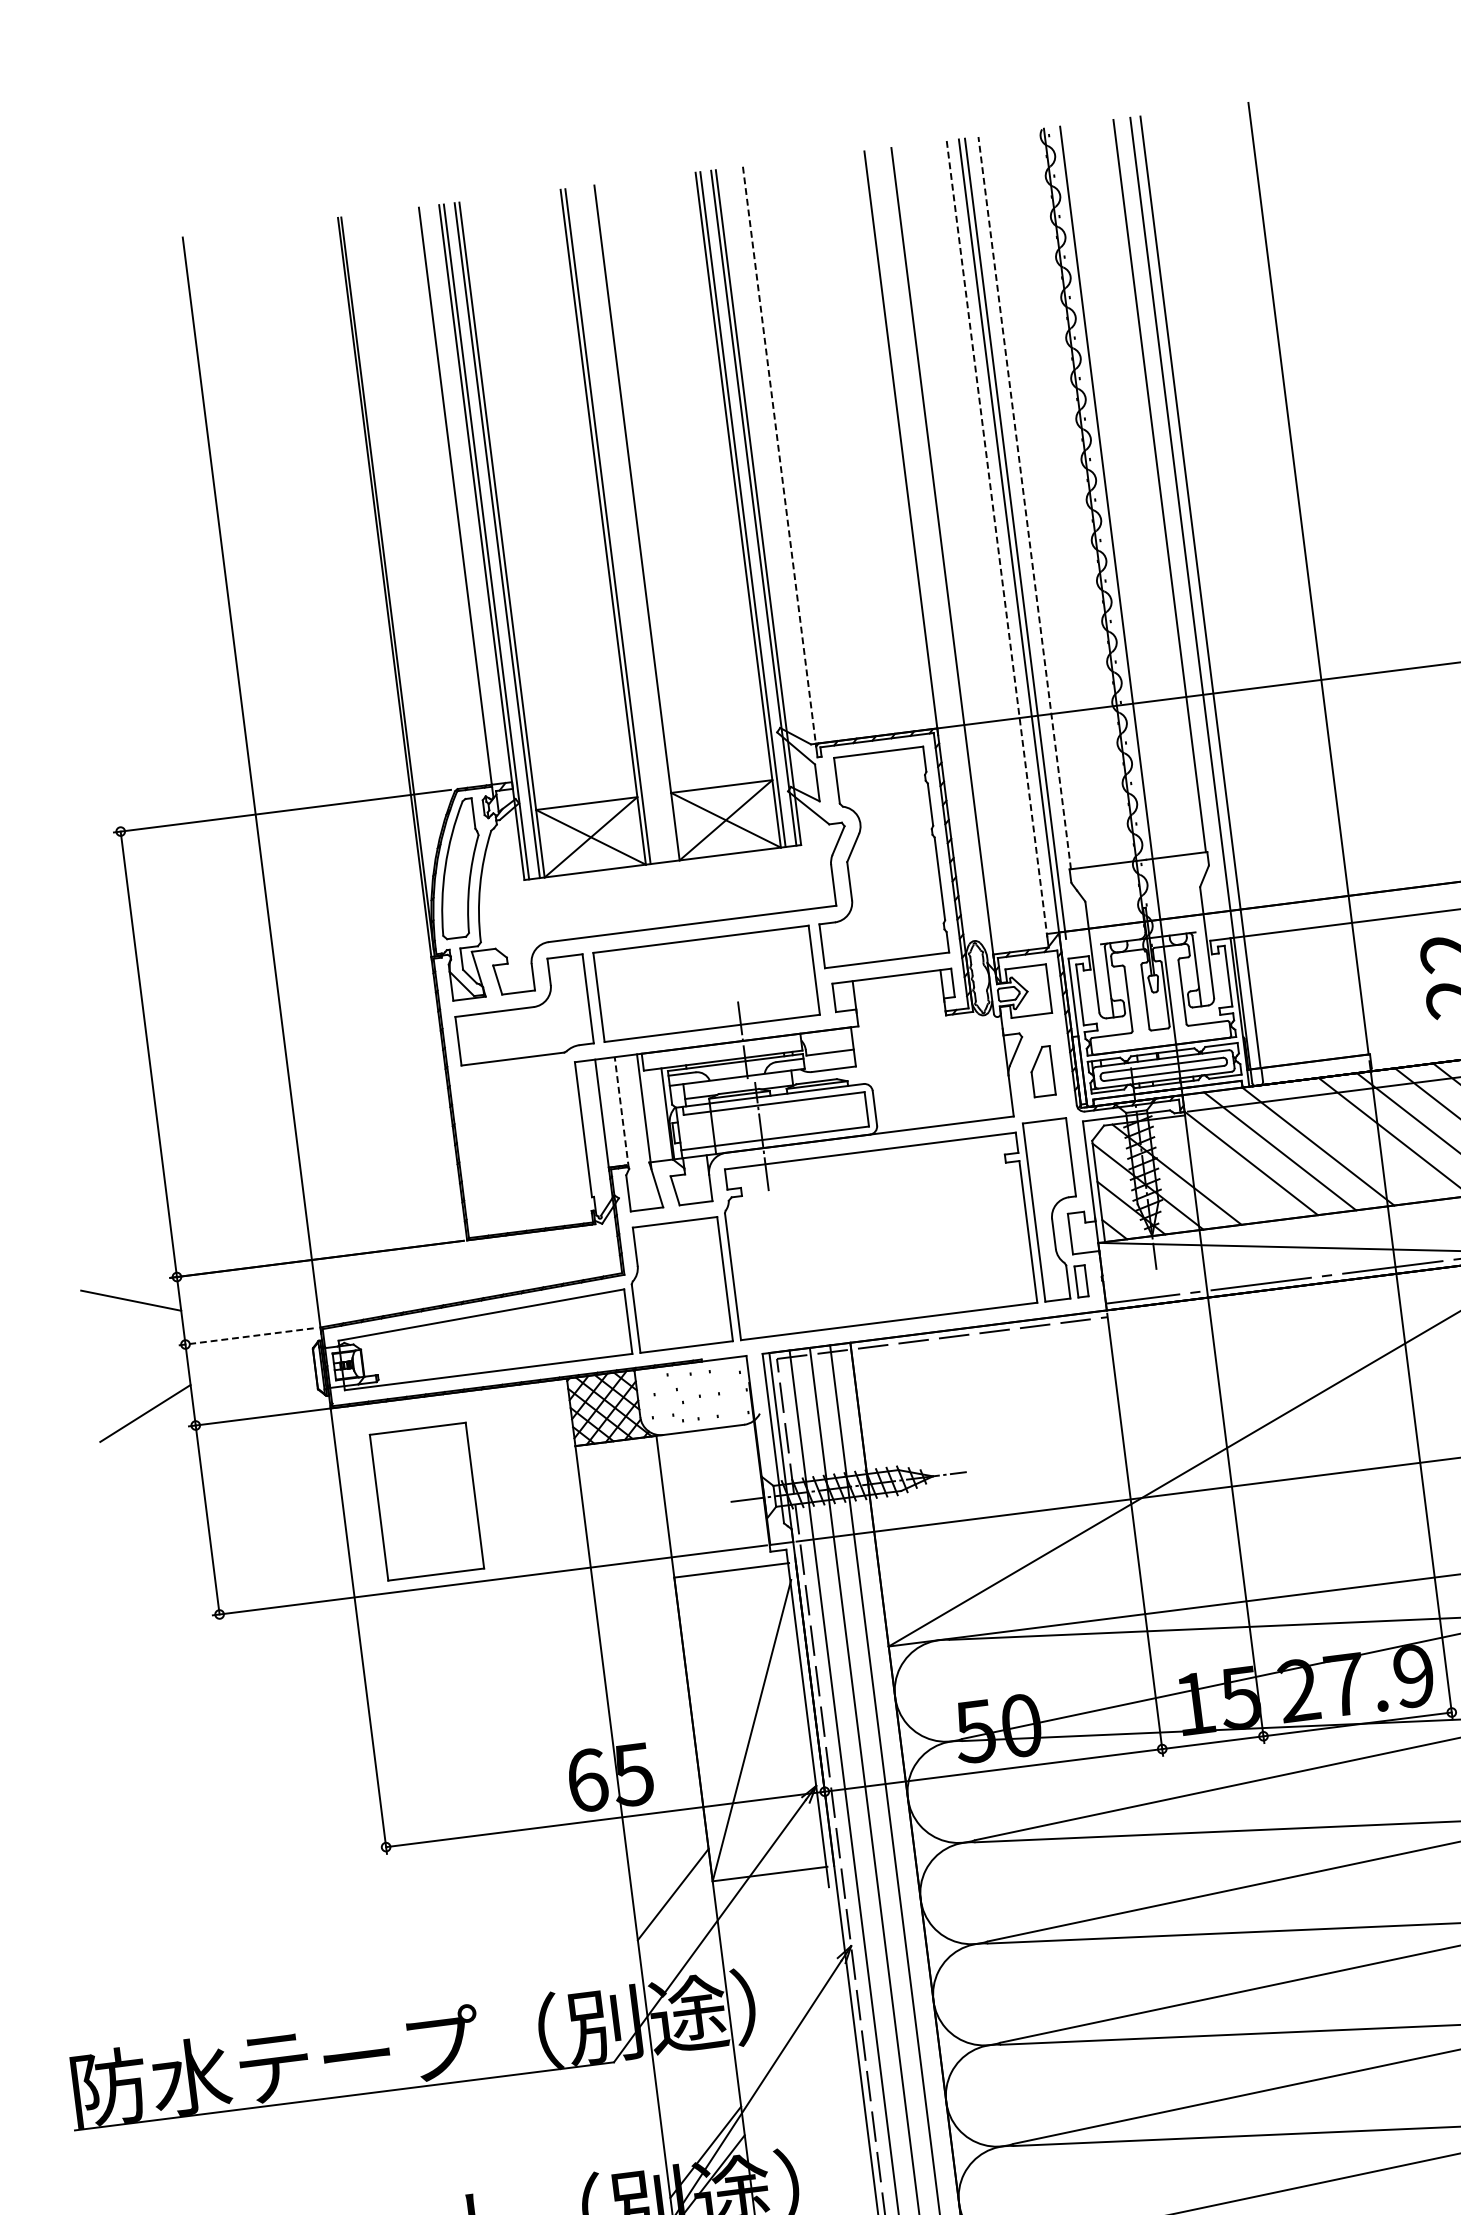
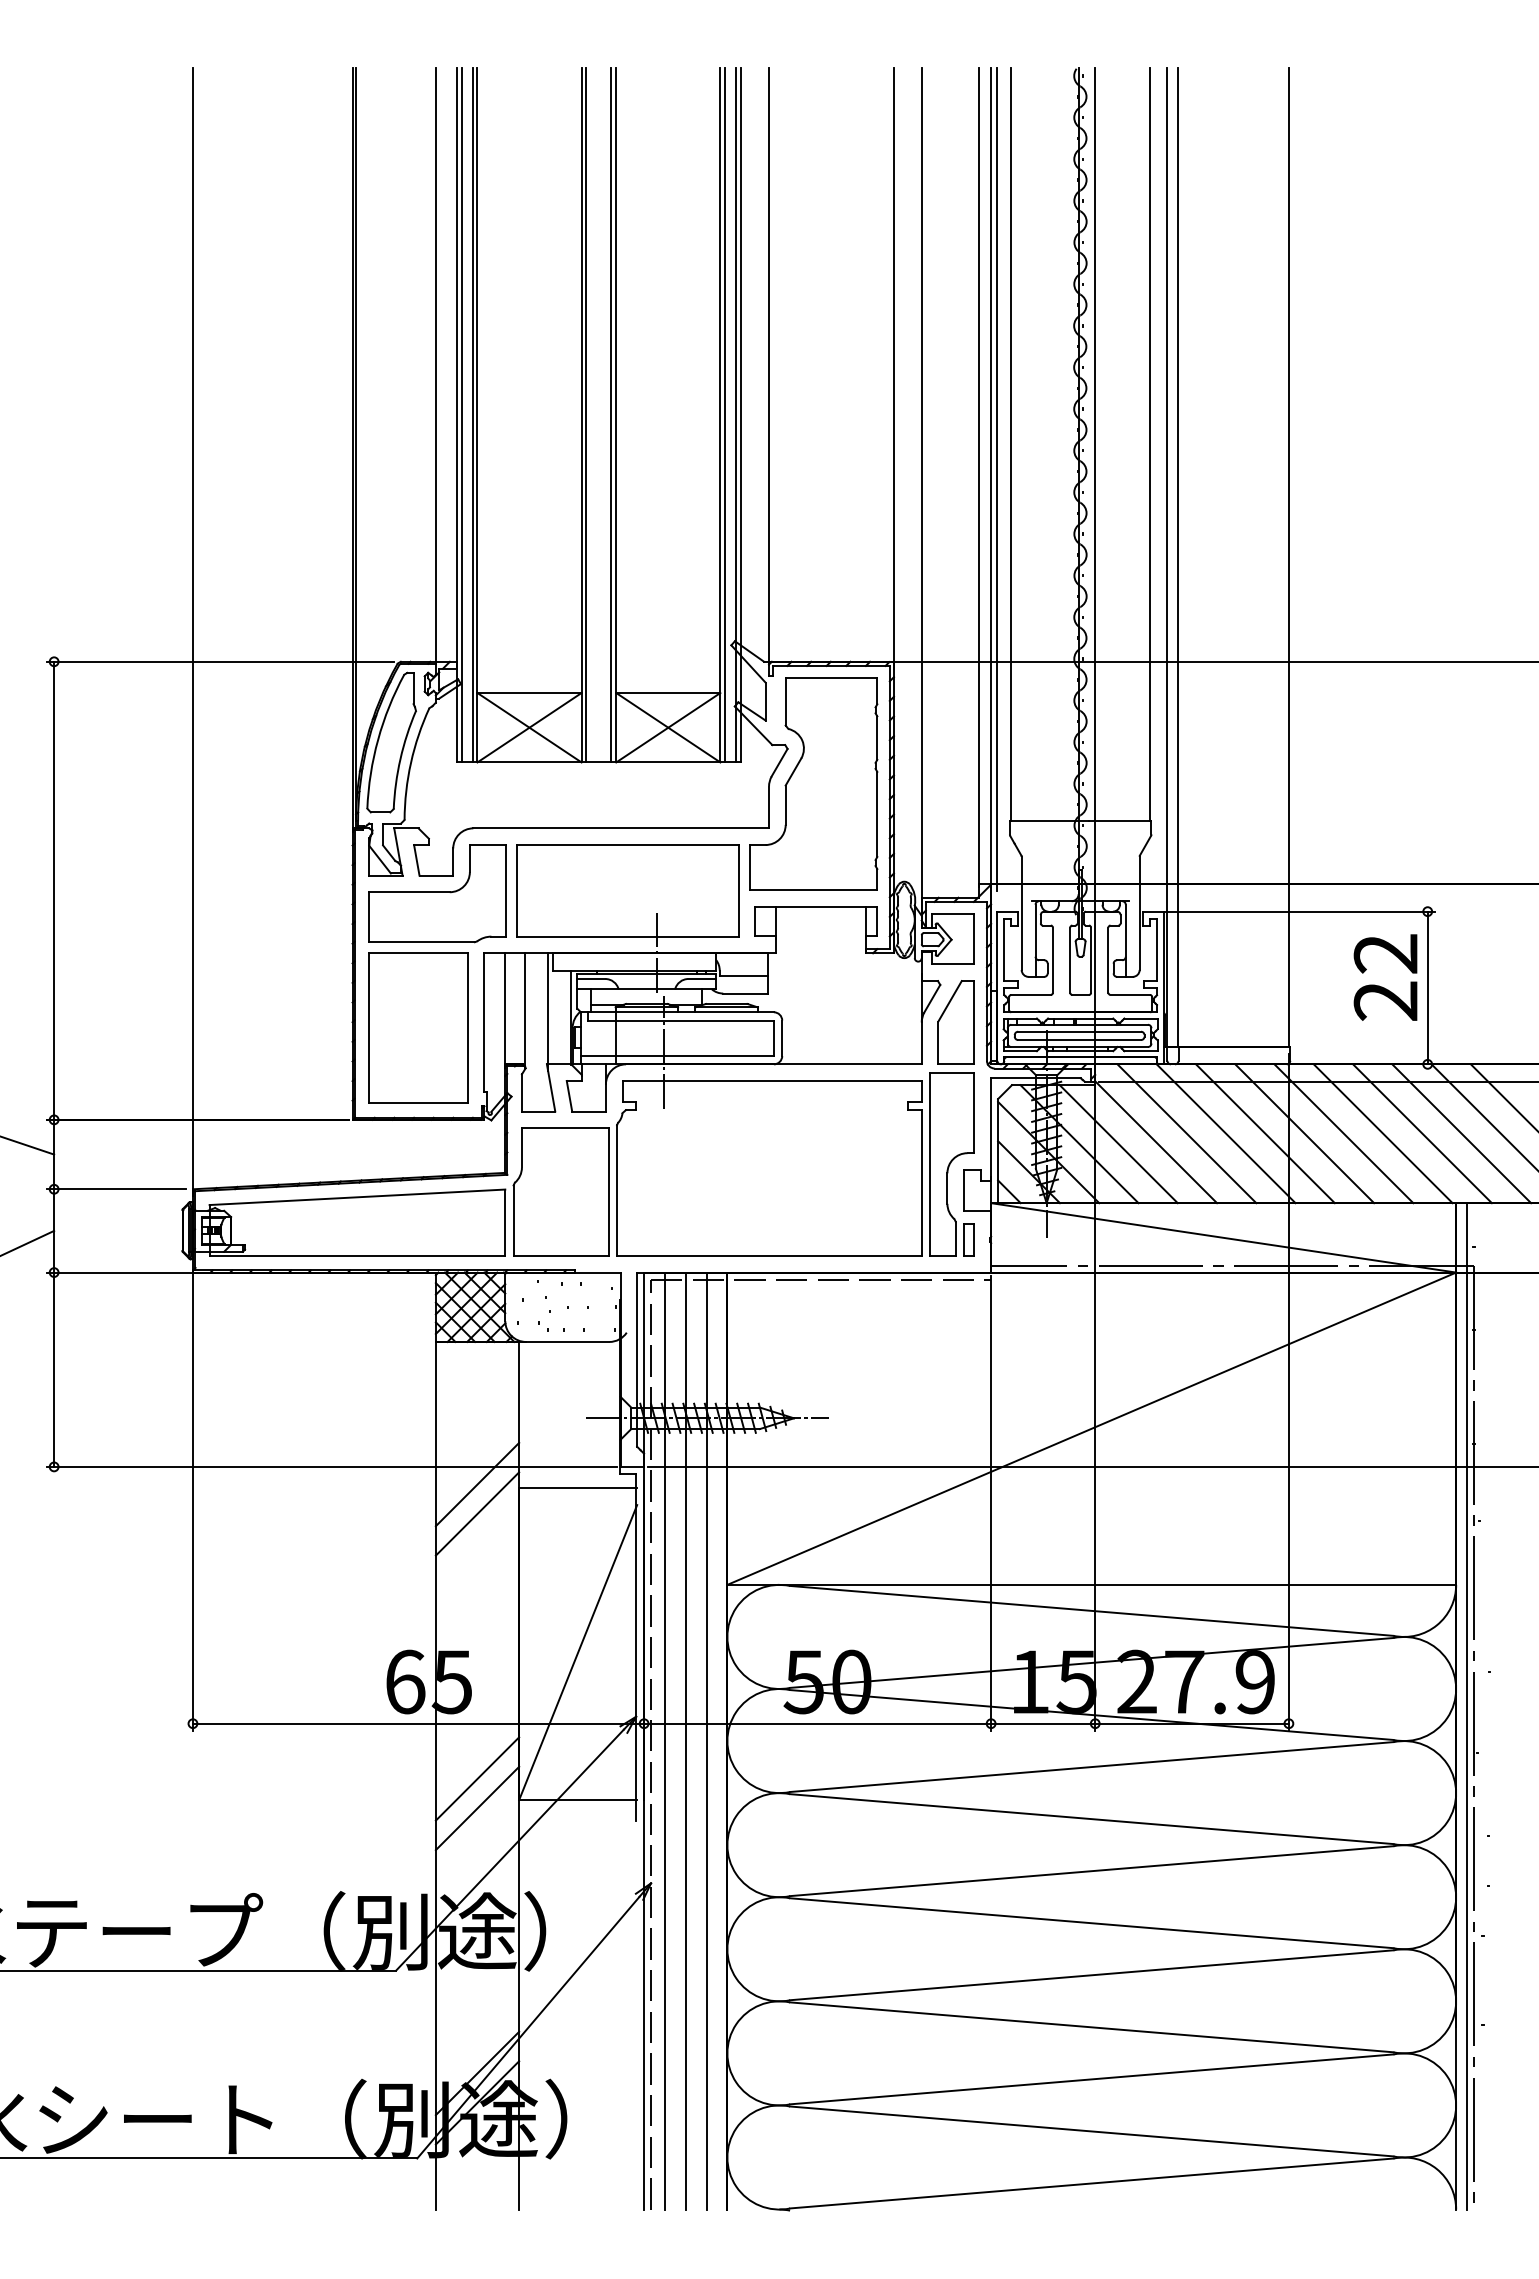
line: (780, 457) -> (769, 367), dashed -> solid
line: (1024, 502) -> (1011, 444), dashed -> solid
line: (632, 523) -> (611, 415), added
line: (997, 539) -> (978, 478), dashed -> solid
part: (1041, 1071) -> (955, 1022), size x1.67
line: (621, 1112) -> (525, 1010), dashed -> solid
line: (1356, 1141) -> (1265, 1133), added
line: (1214, 1170) -> (1118, 1144), added
line: (246, 1337) -> (116, 1189), dashed -> solid
part: (426, 1500) -> (418, 1027), moved
line: (633, 1579) -> (477, 1484), added
line: (636, 1607) -> (477, 1513), added
line: (669, 1865) -> (477, 1778), added

